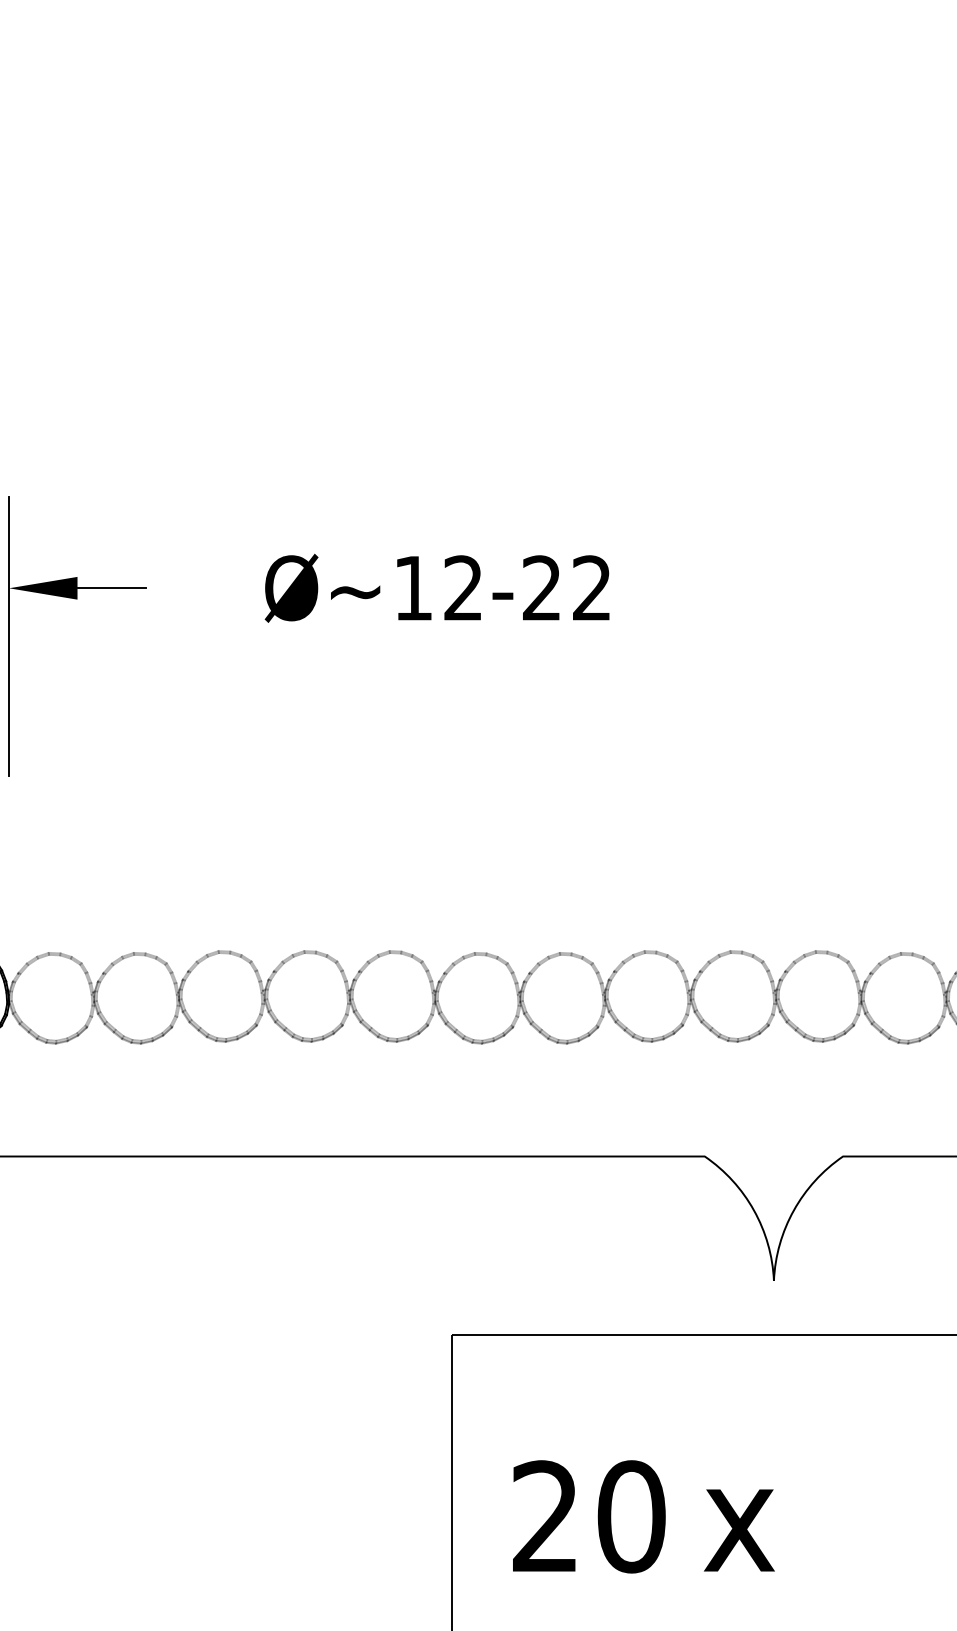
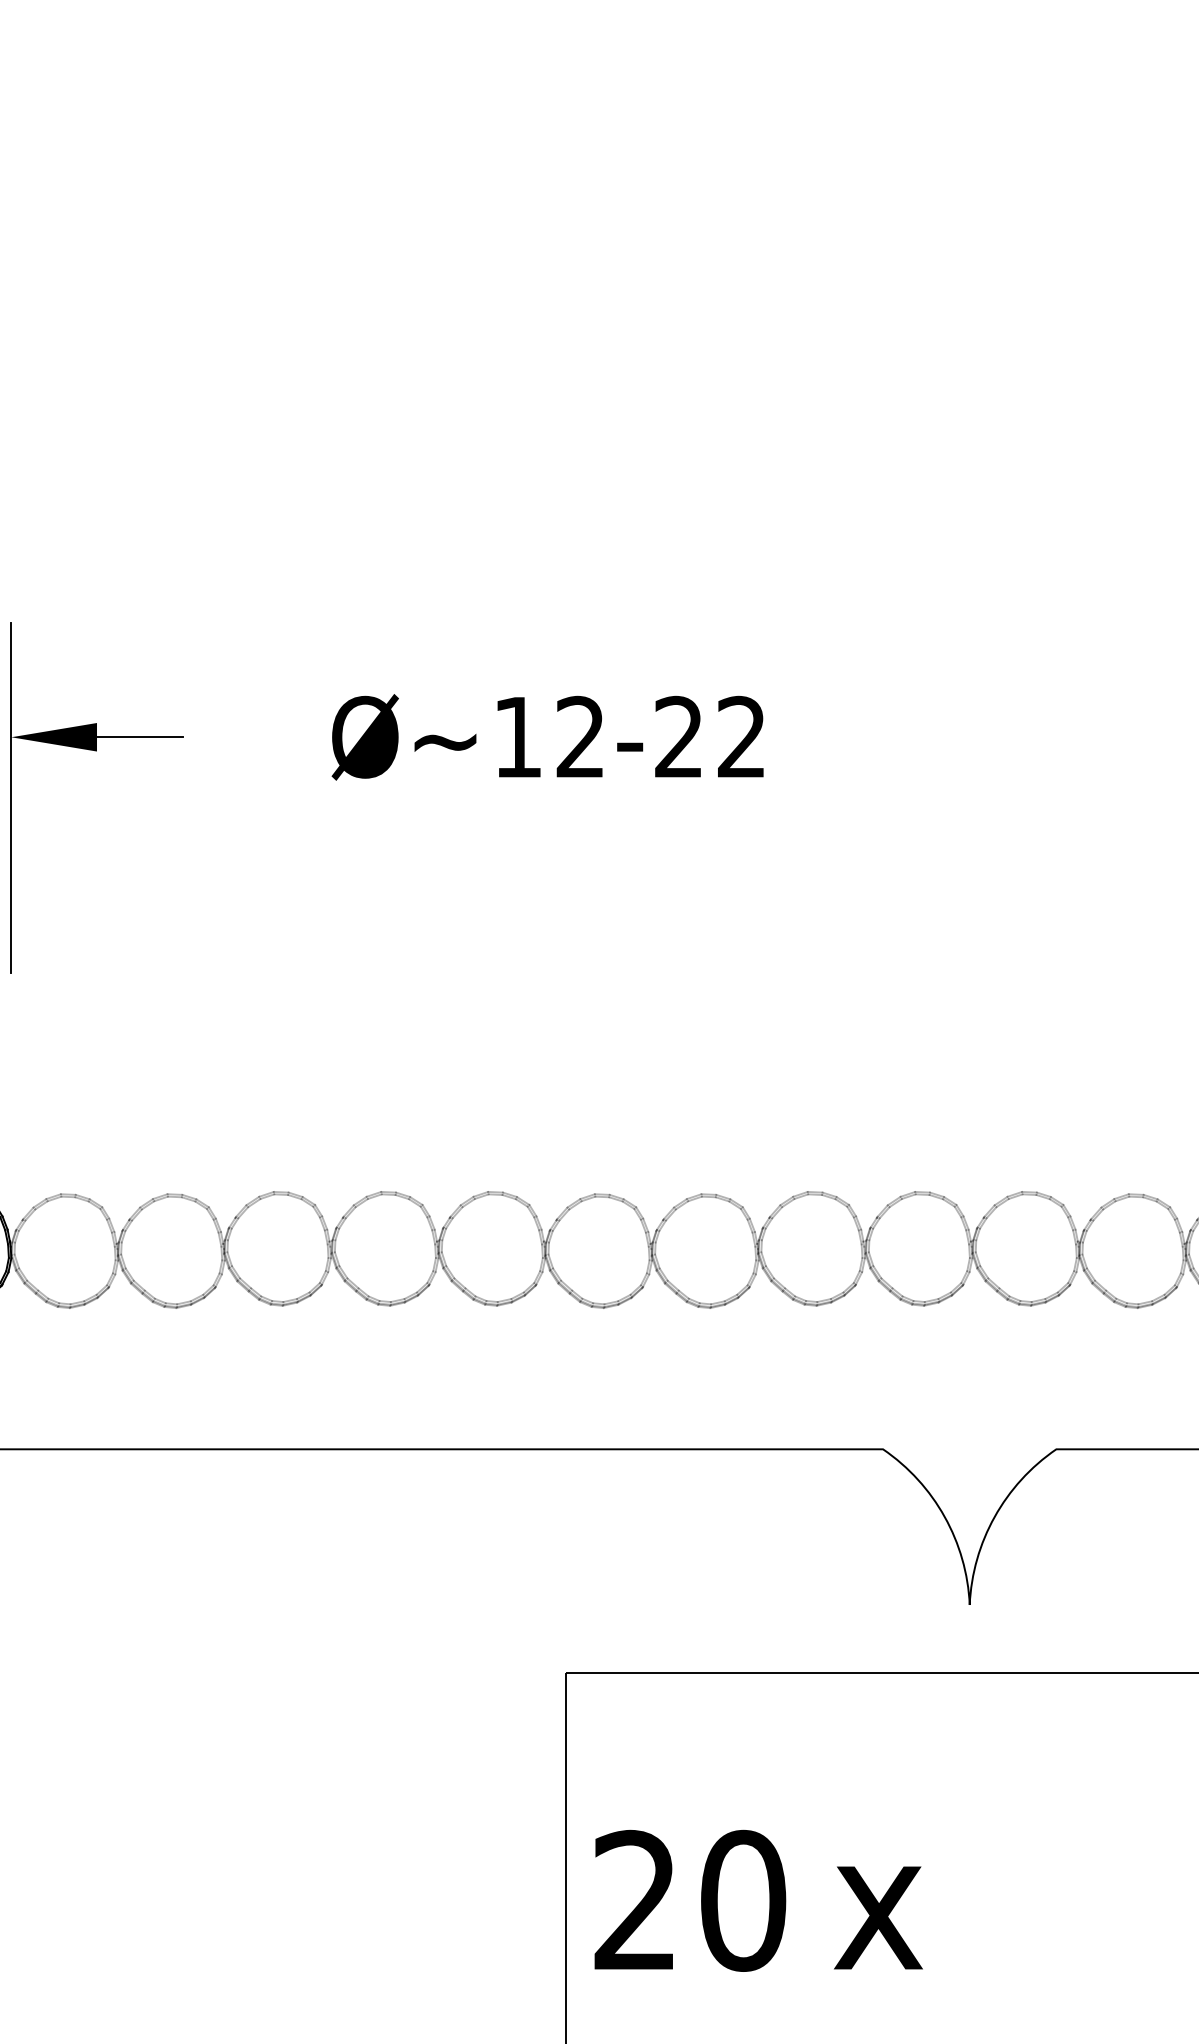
text: (643, 1516) -> (758, 1900), moved

